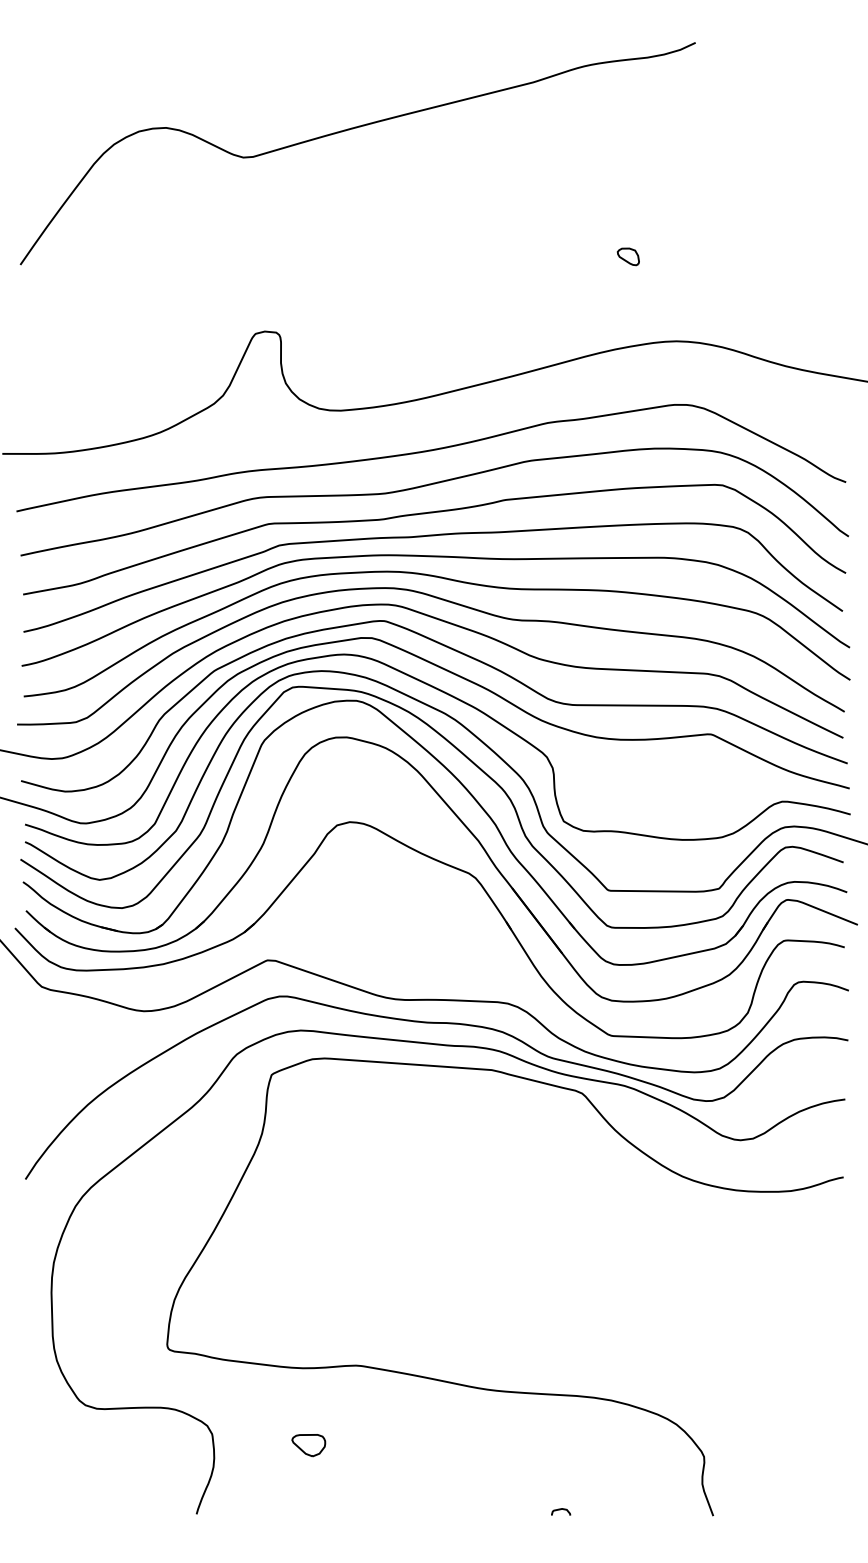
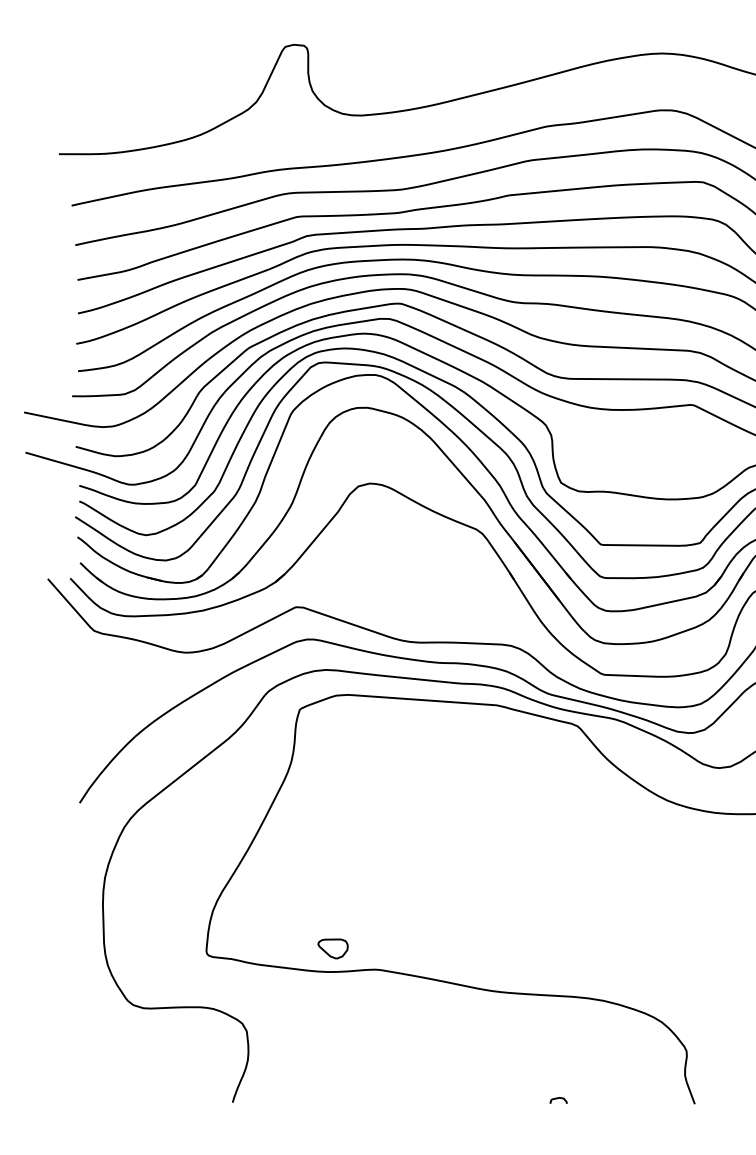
part: (308, 1445) -> (332, 948), moved

